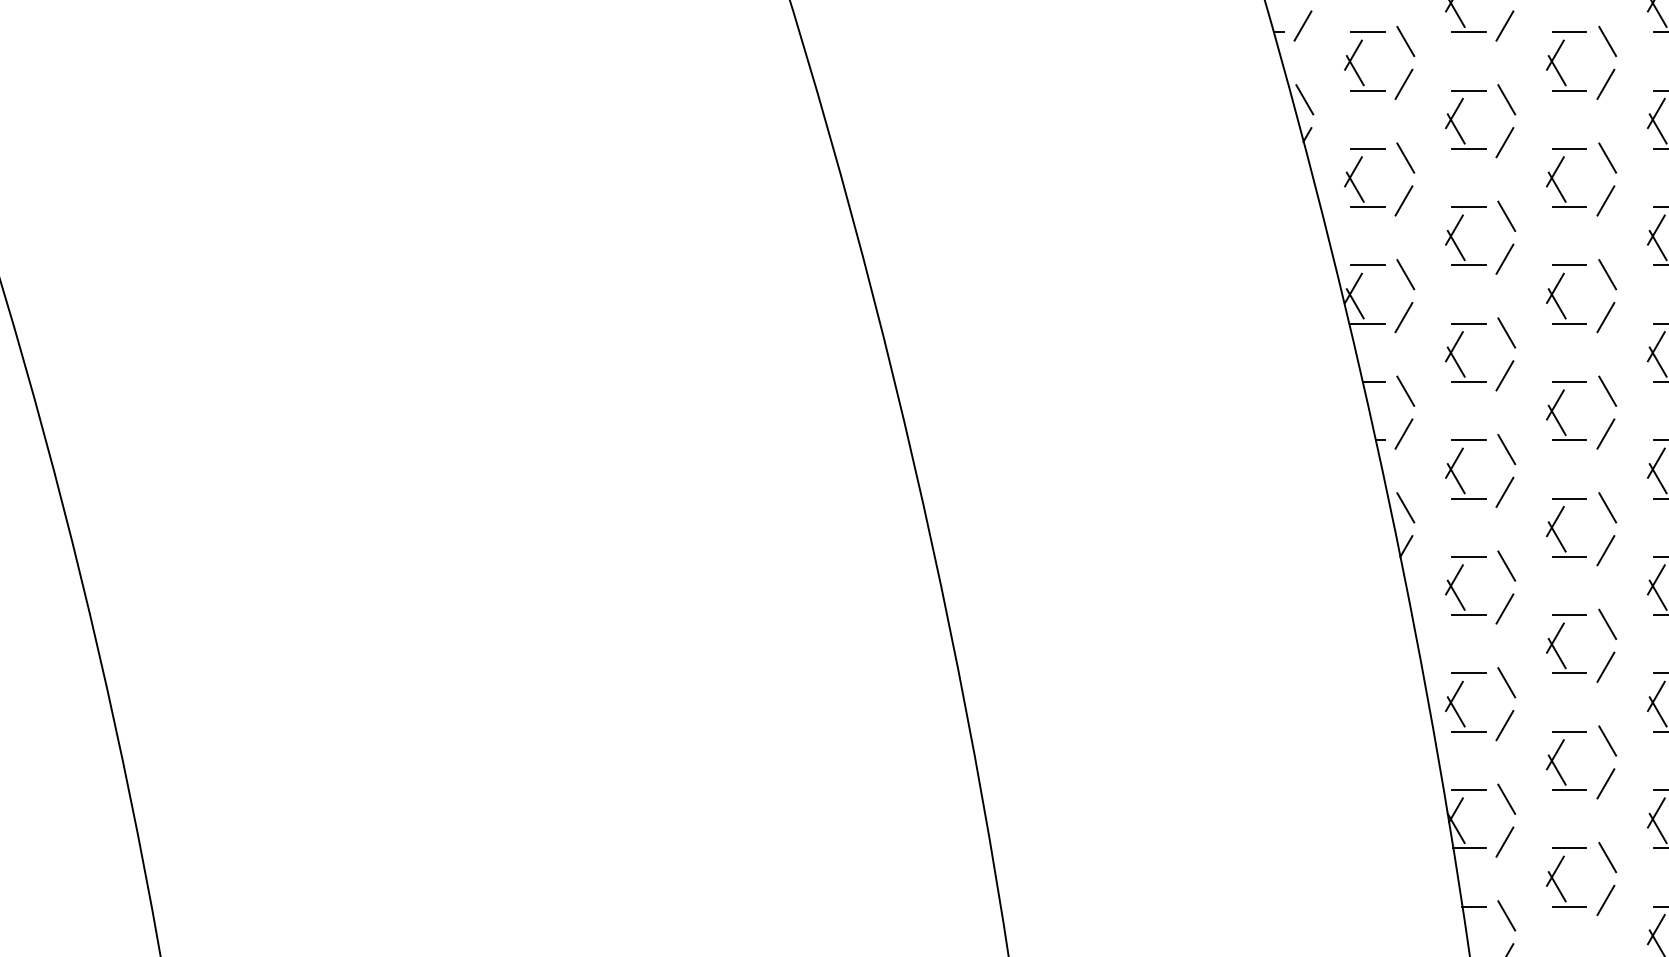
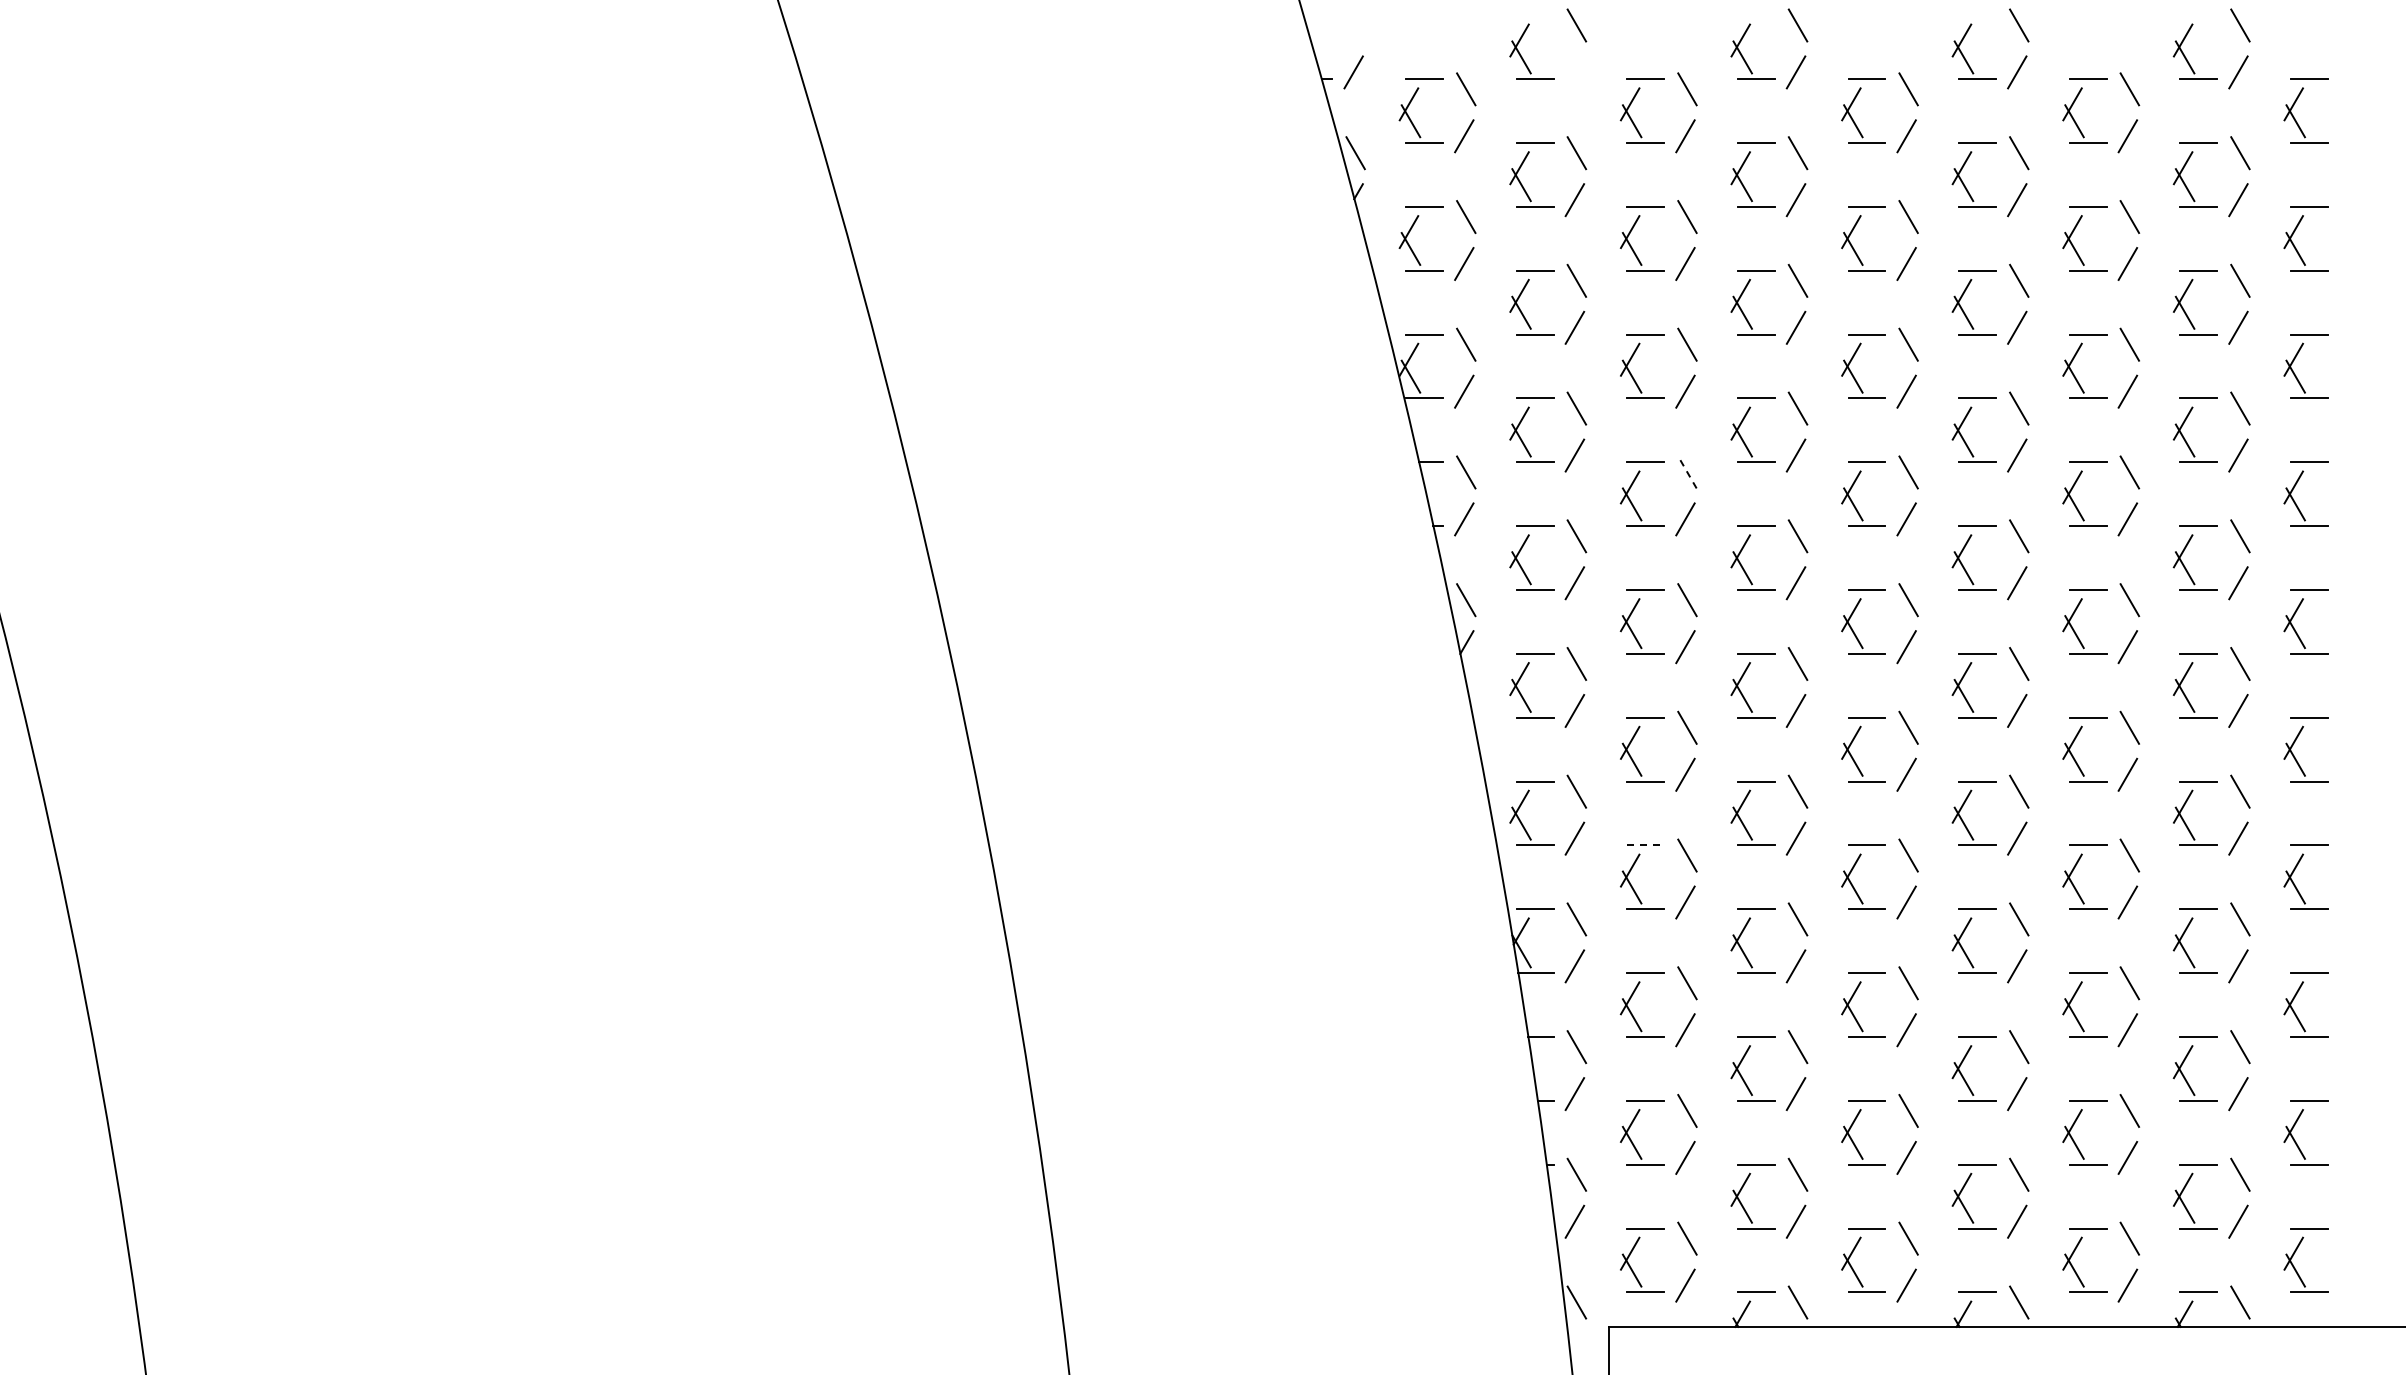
line: (1504, 26) -> (1574, 72), removed
line: (1607, 391) -> (1687, 472), solid -> dashed
line: (1570, 731) -> (1646, 845), solid -> dashed

